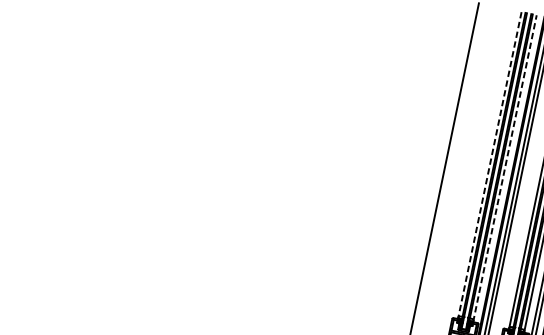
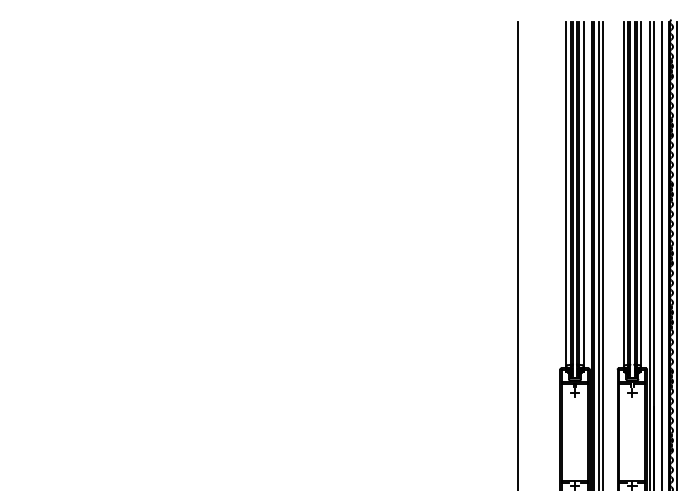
line: (489, 165) -> (566, 195), dashed -> solid
line: (504, 168) -> (583, 195), dashed -> solid

